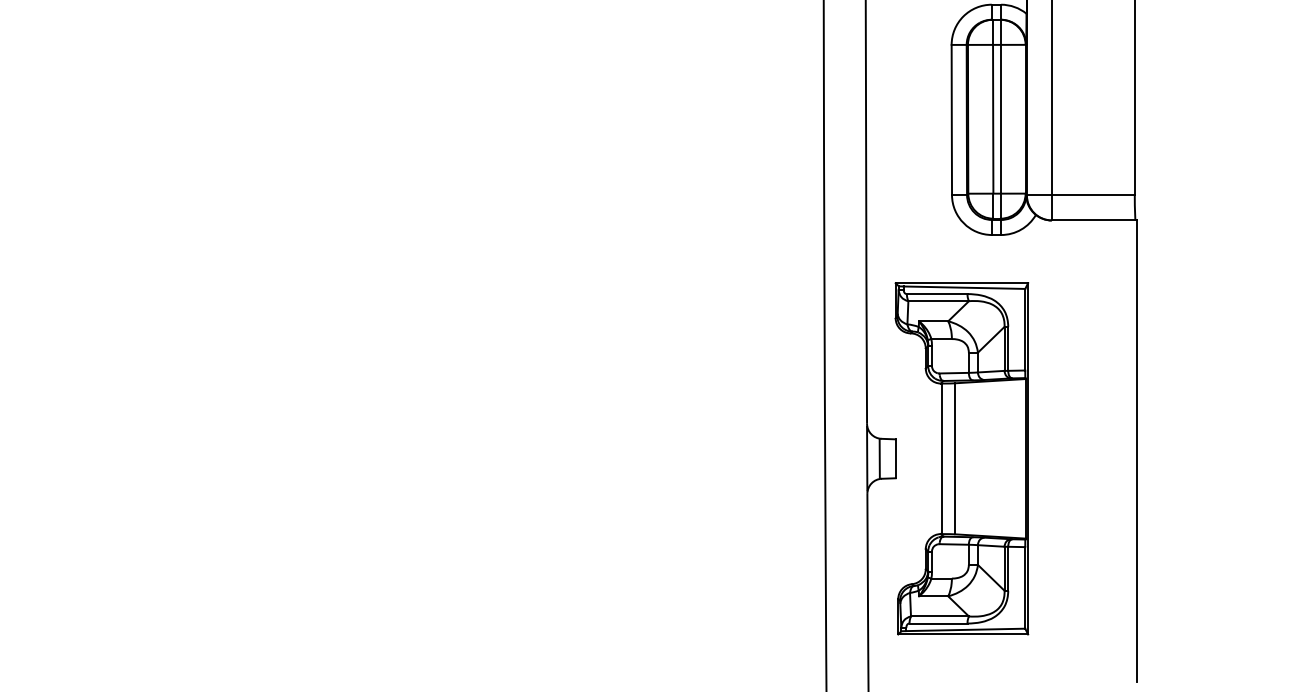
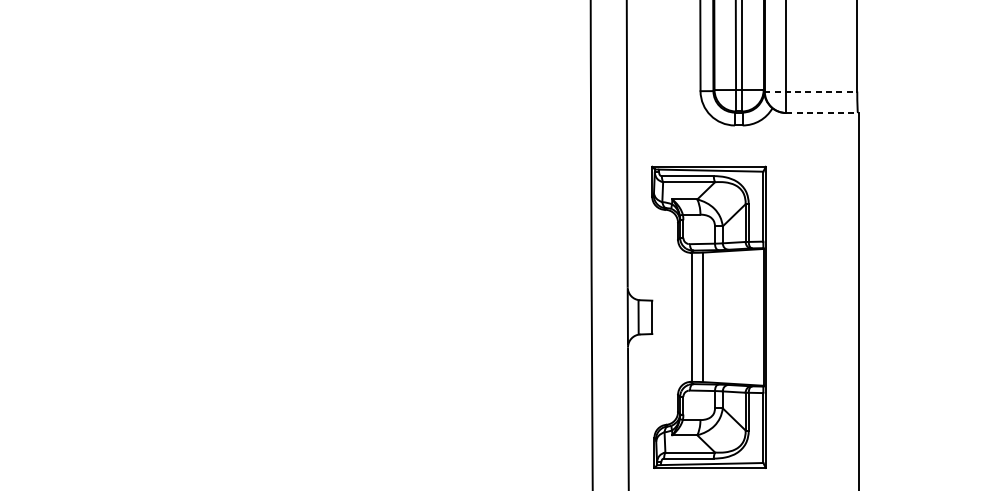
line: (1081, 195) -> (811, 91), solid -> dashed
line: (1094, 220) -> (822, 113), solid -> dashed

